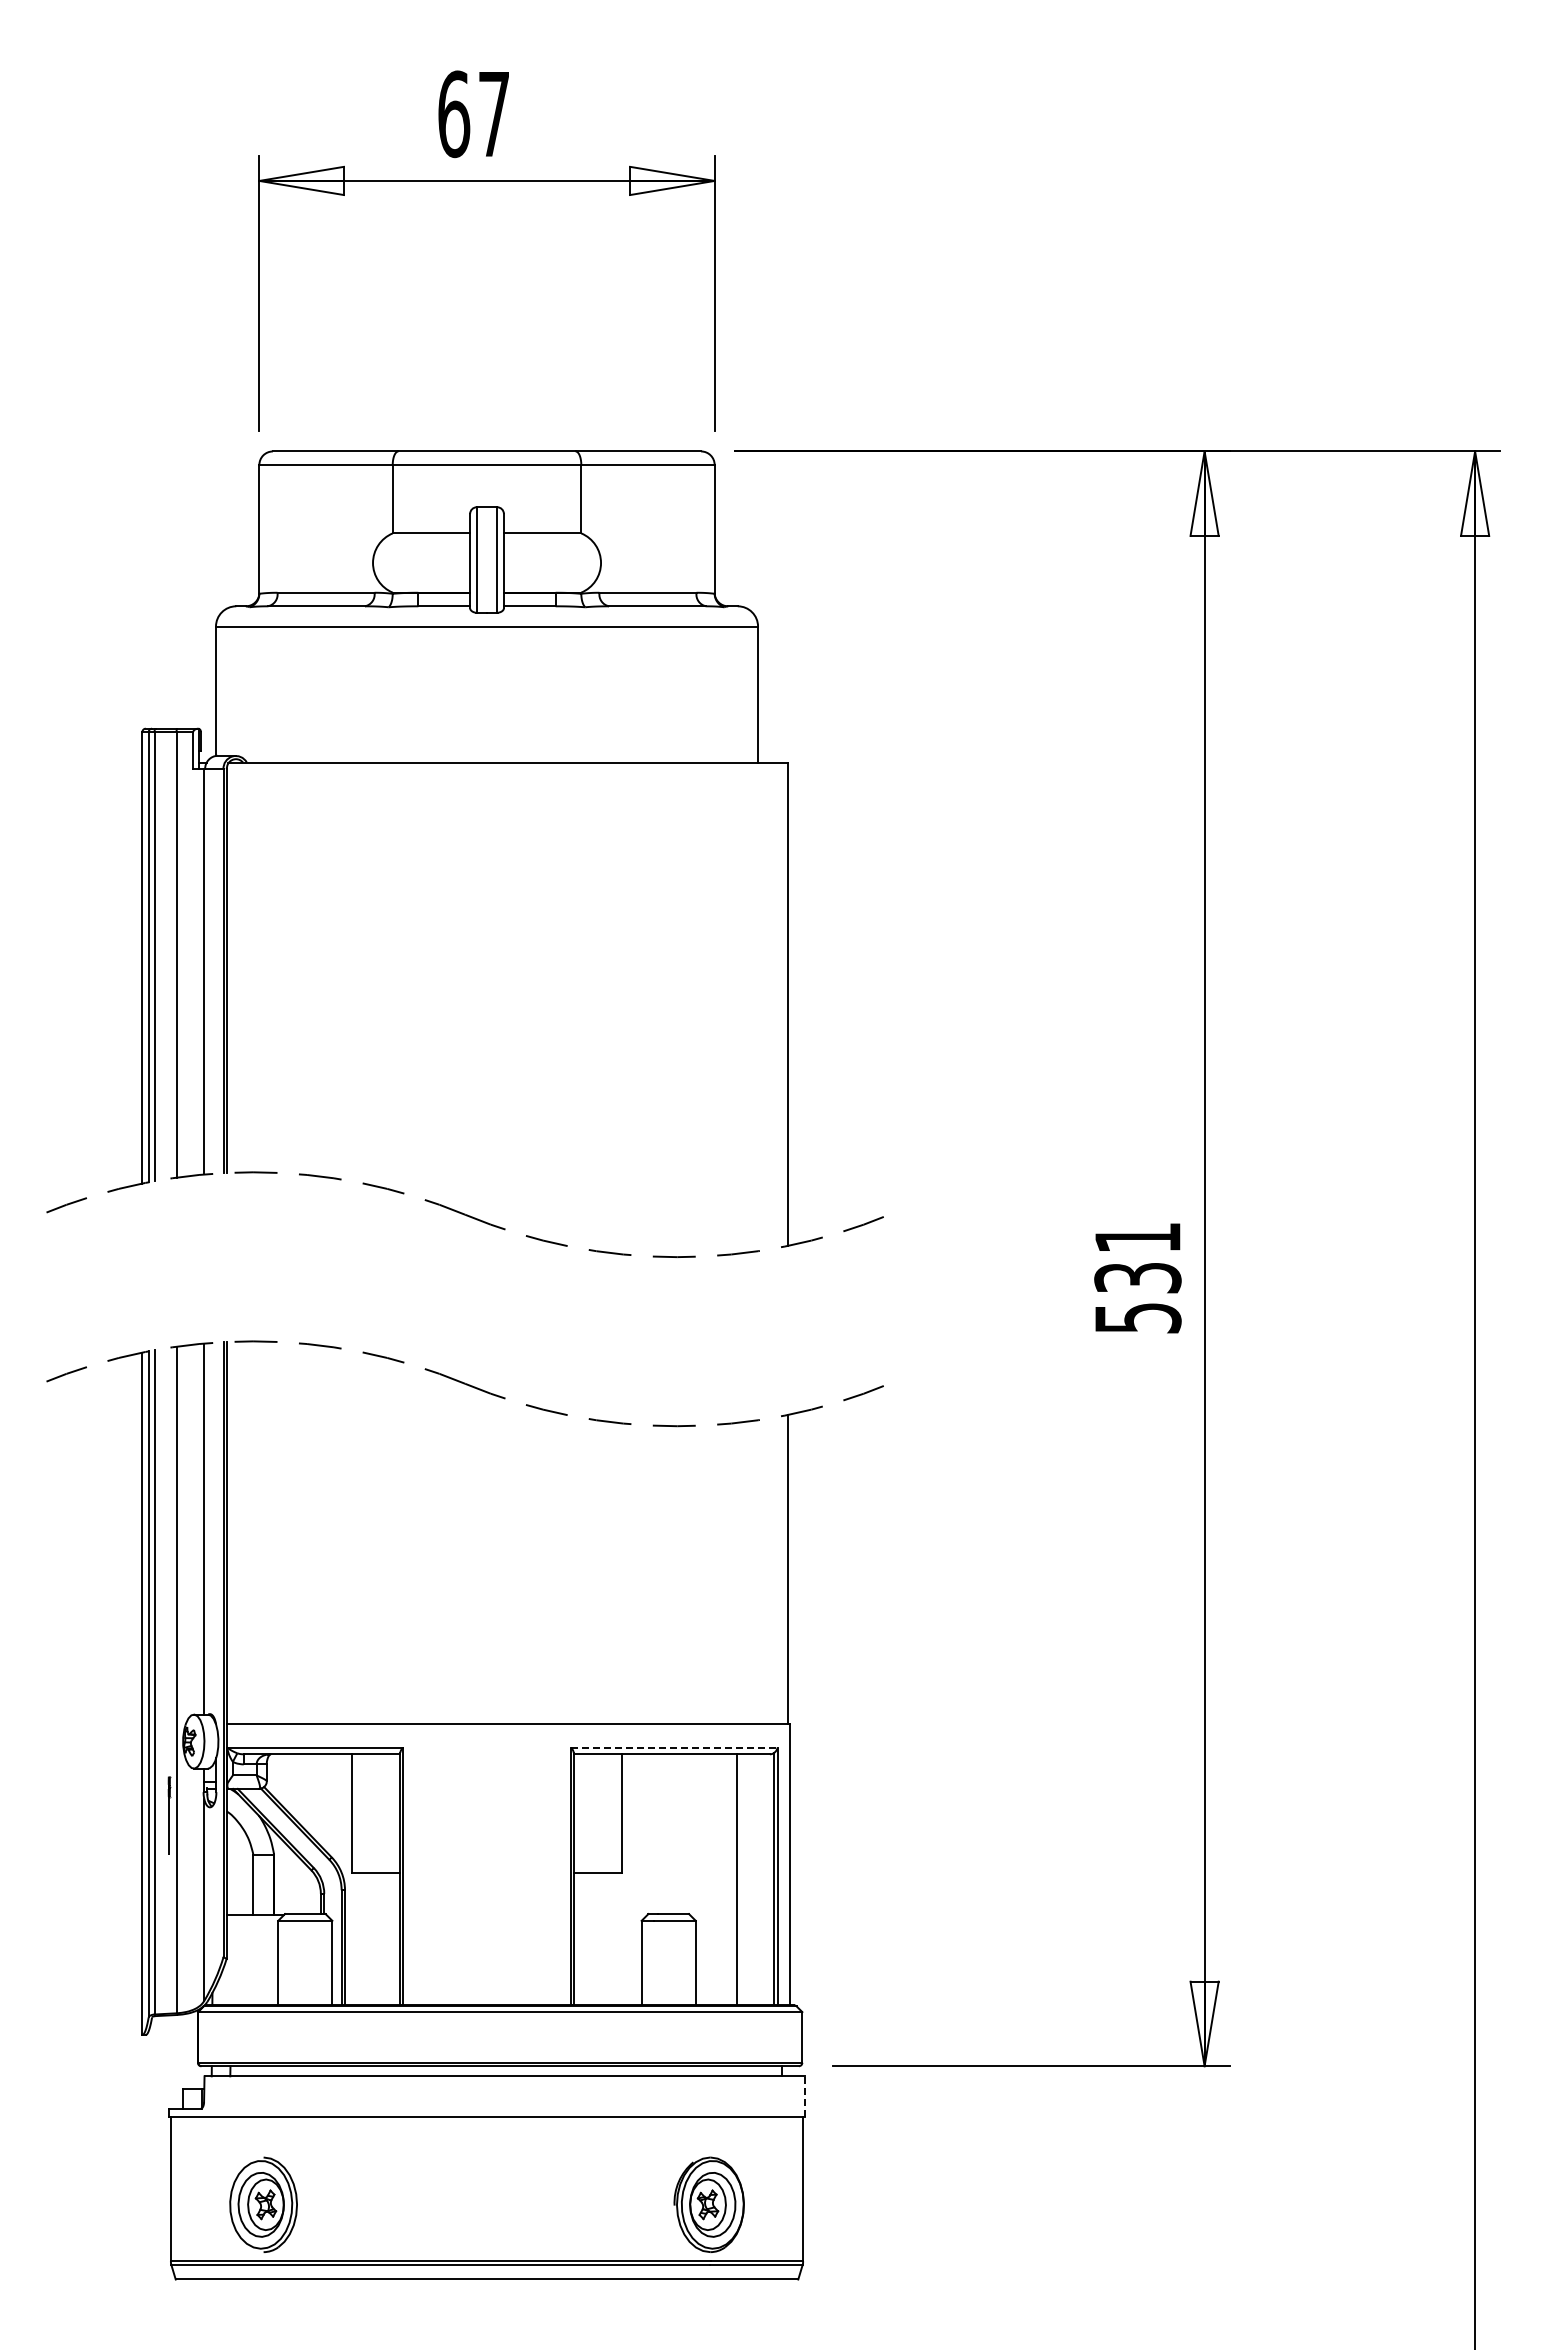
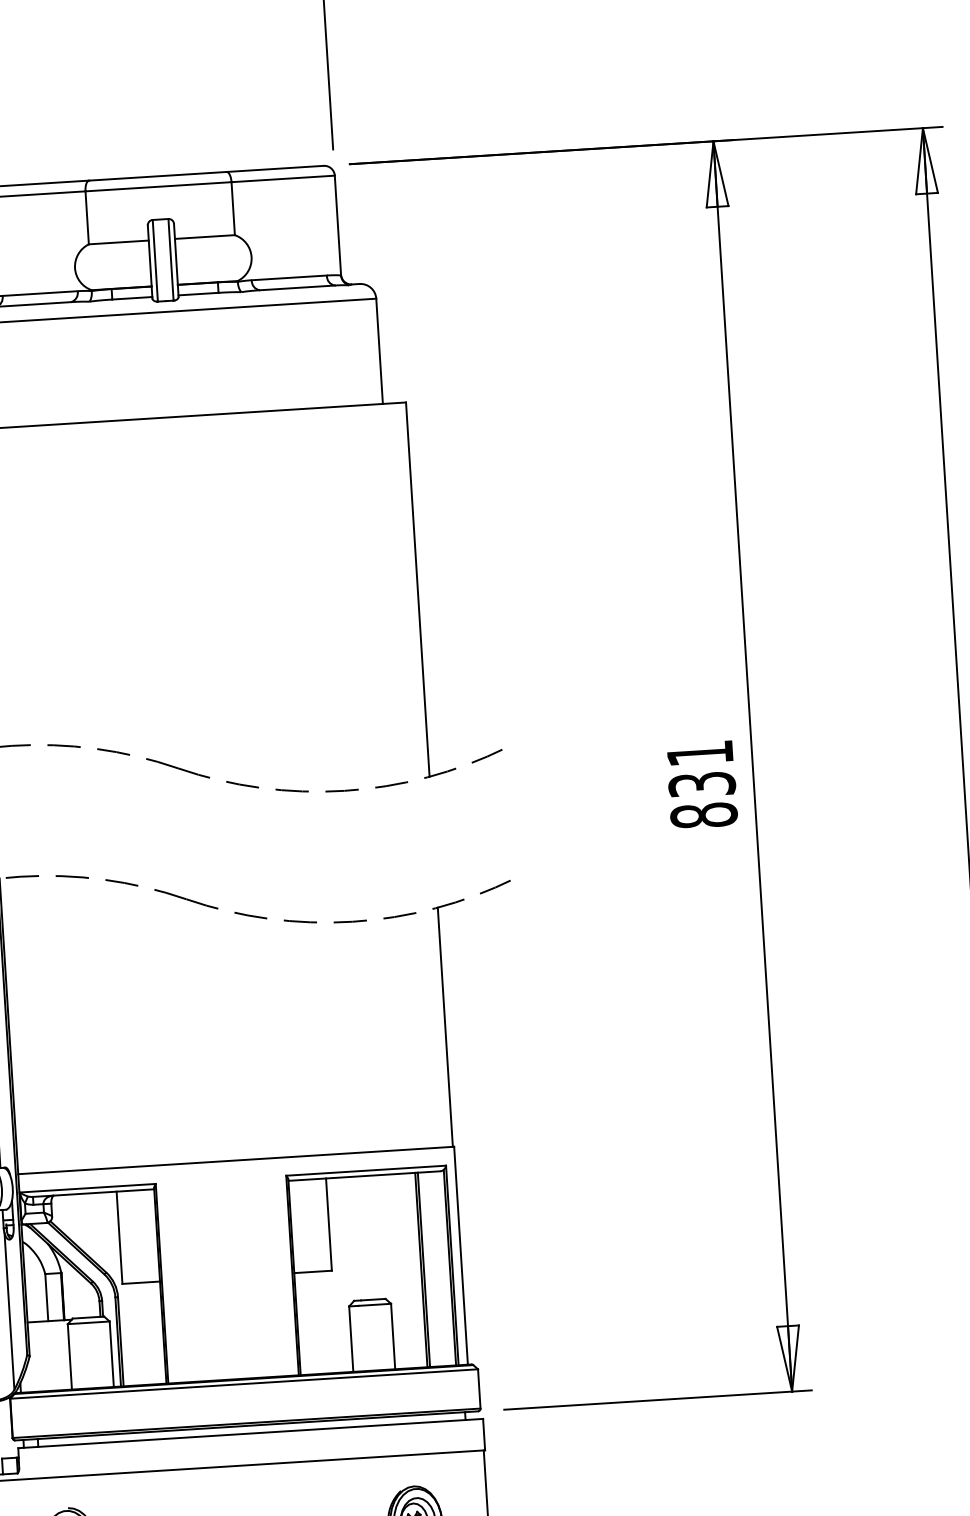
text: (1137, 1317) -> (703, 815), 531 -> 831
line: (674, 1747) -> (366, 1170), dashed -> solid
line: (740, 1879) -> (423, 1269), added
line: (804, 2096) -> (483, 1434), dashed -> solid

